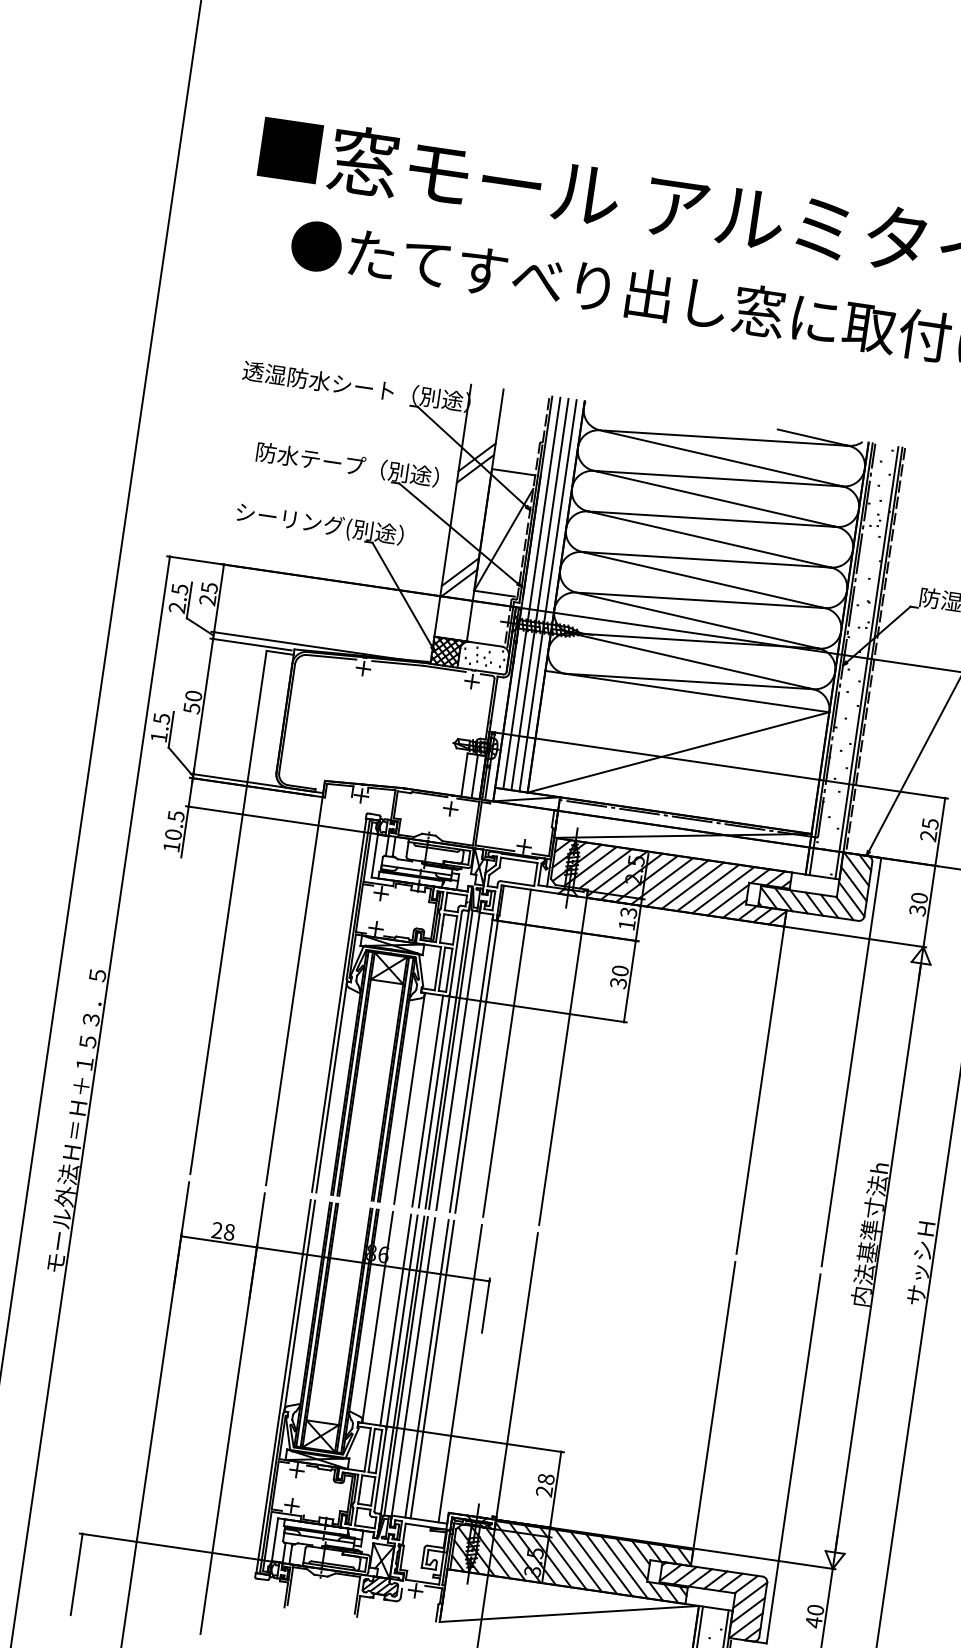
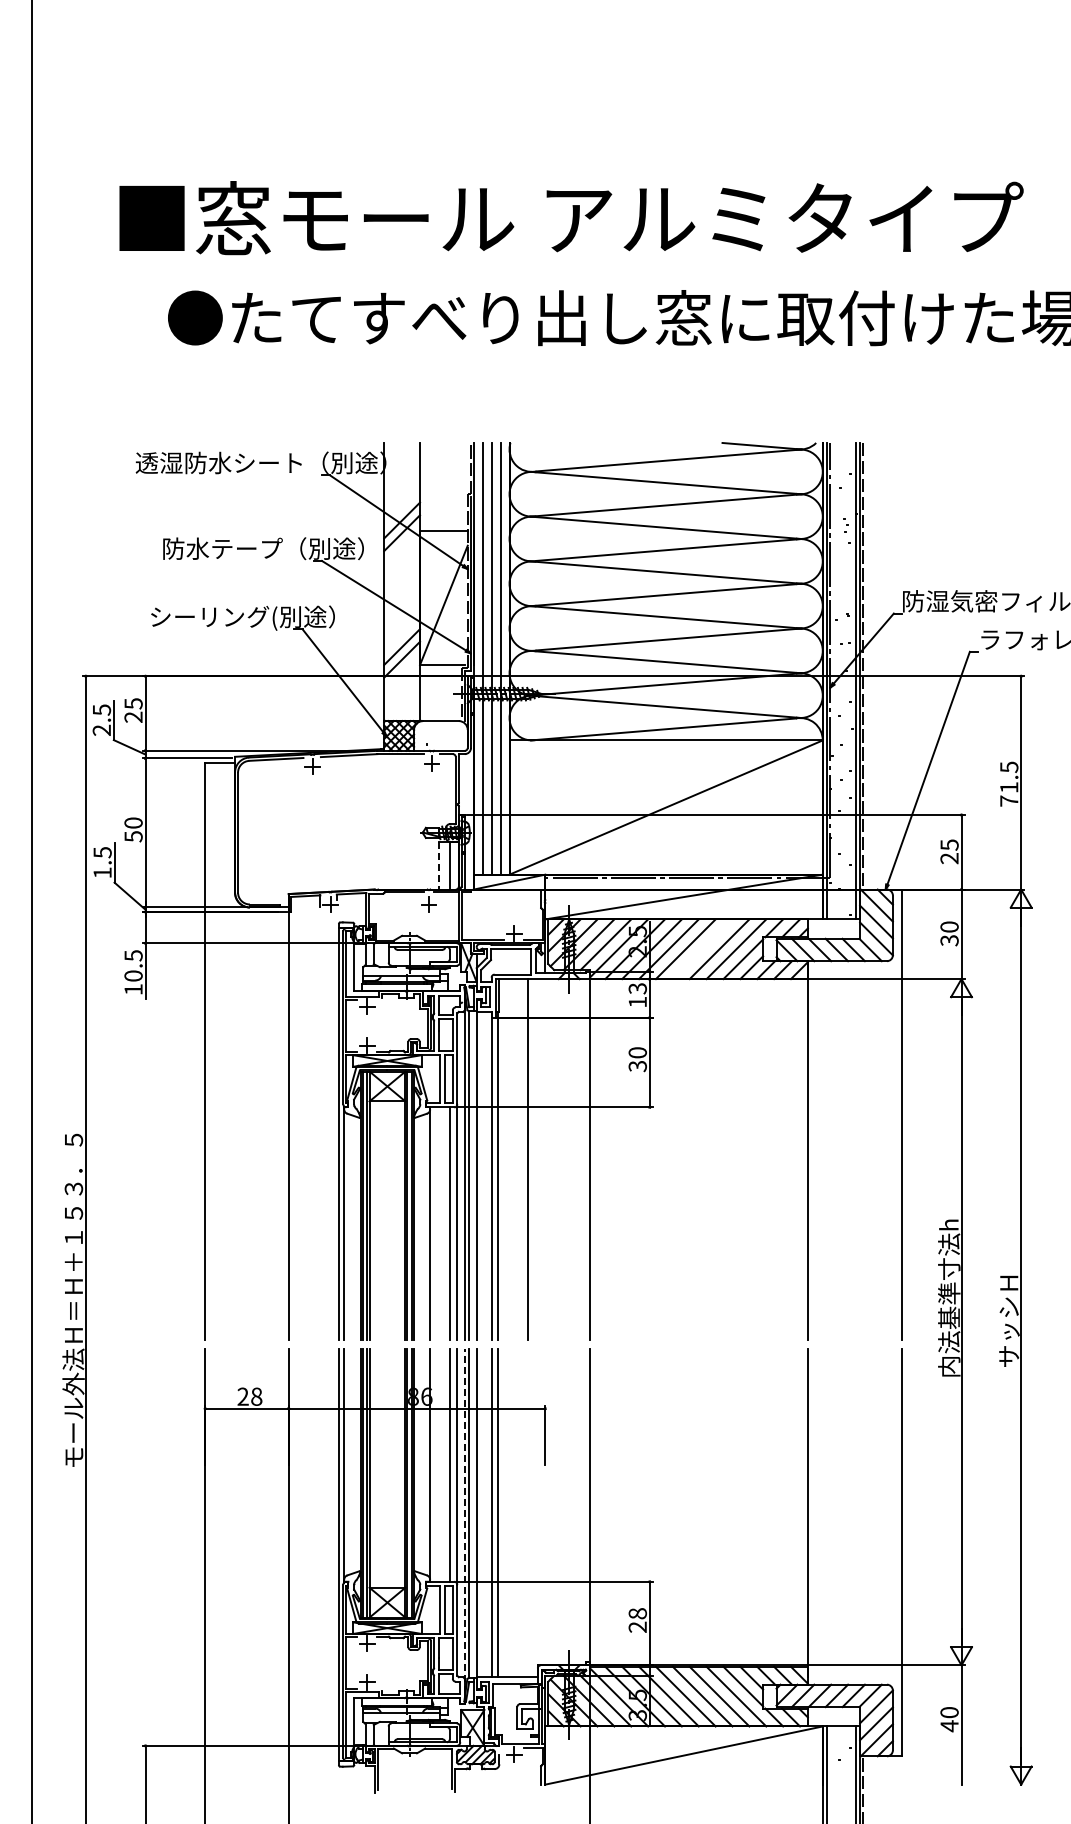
line: (464, 774) -> (438, 865), solid -> dashed
line: (692, 885) -> (702, 949), removed
line: (460, 1374) -> (528, 1513), removed
line: (400, 1377) -> (464, 1526), solid -> dashed

